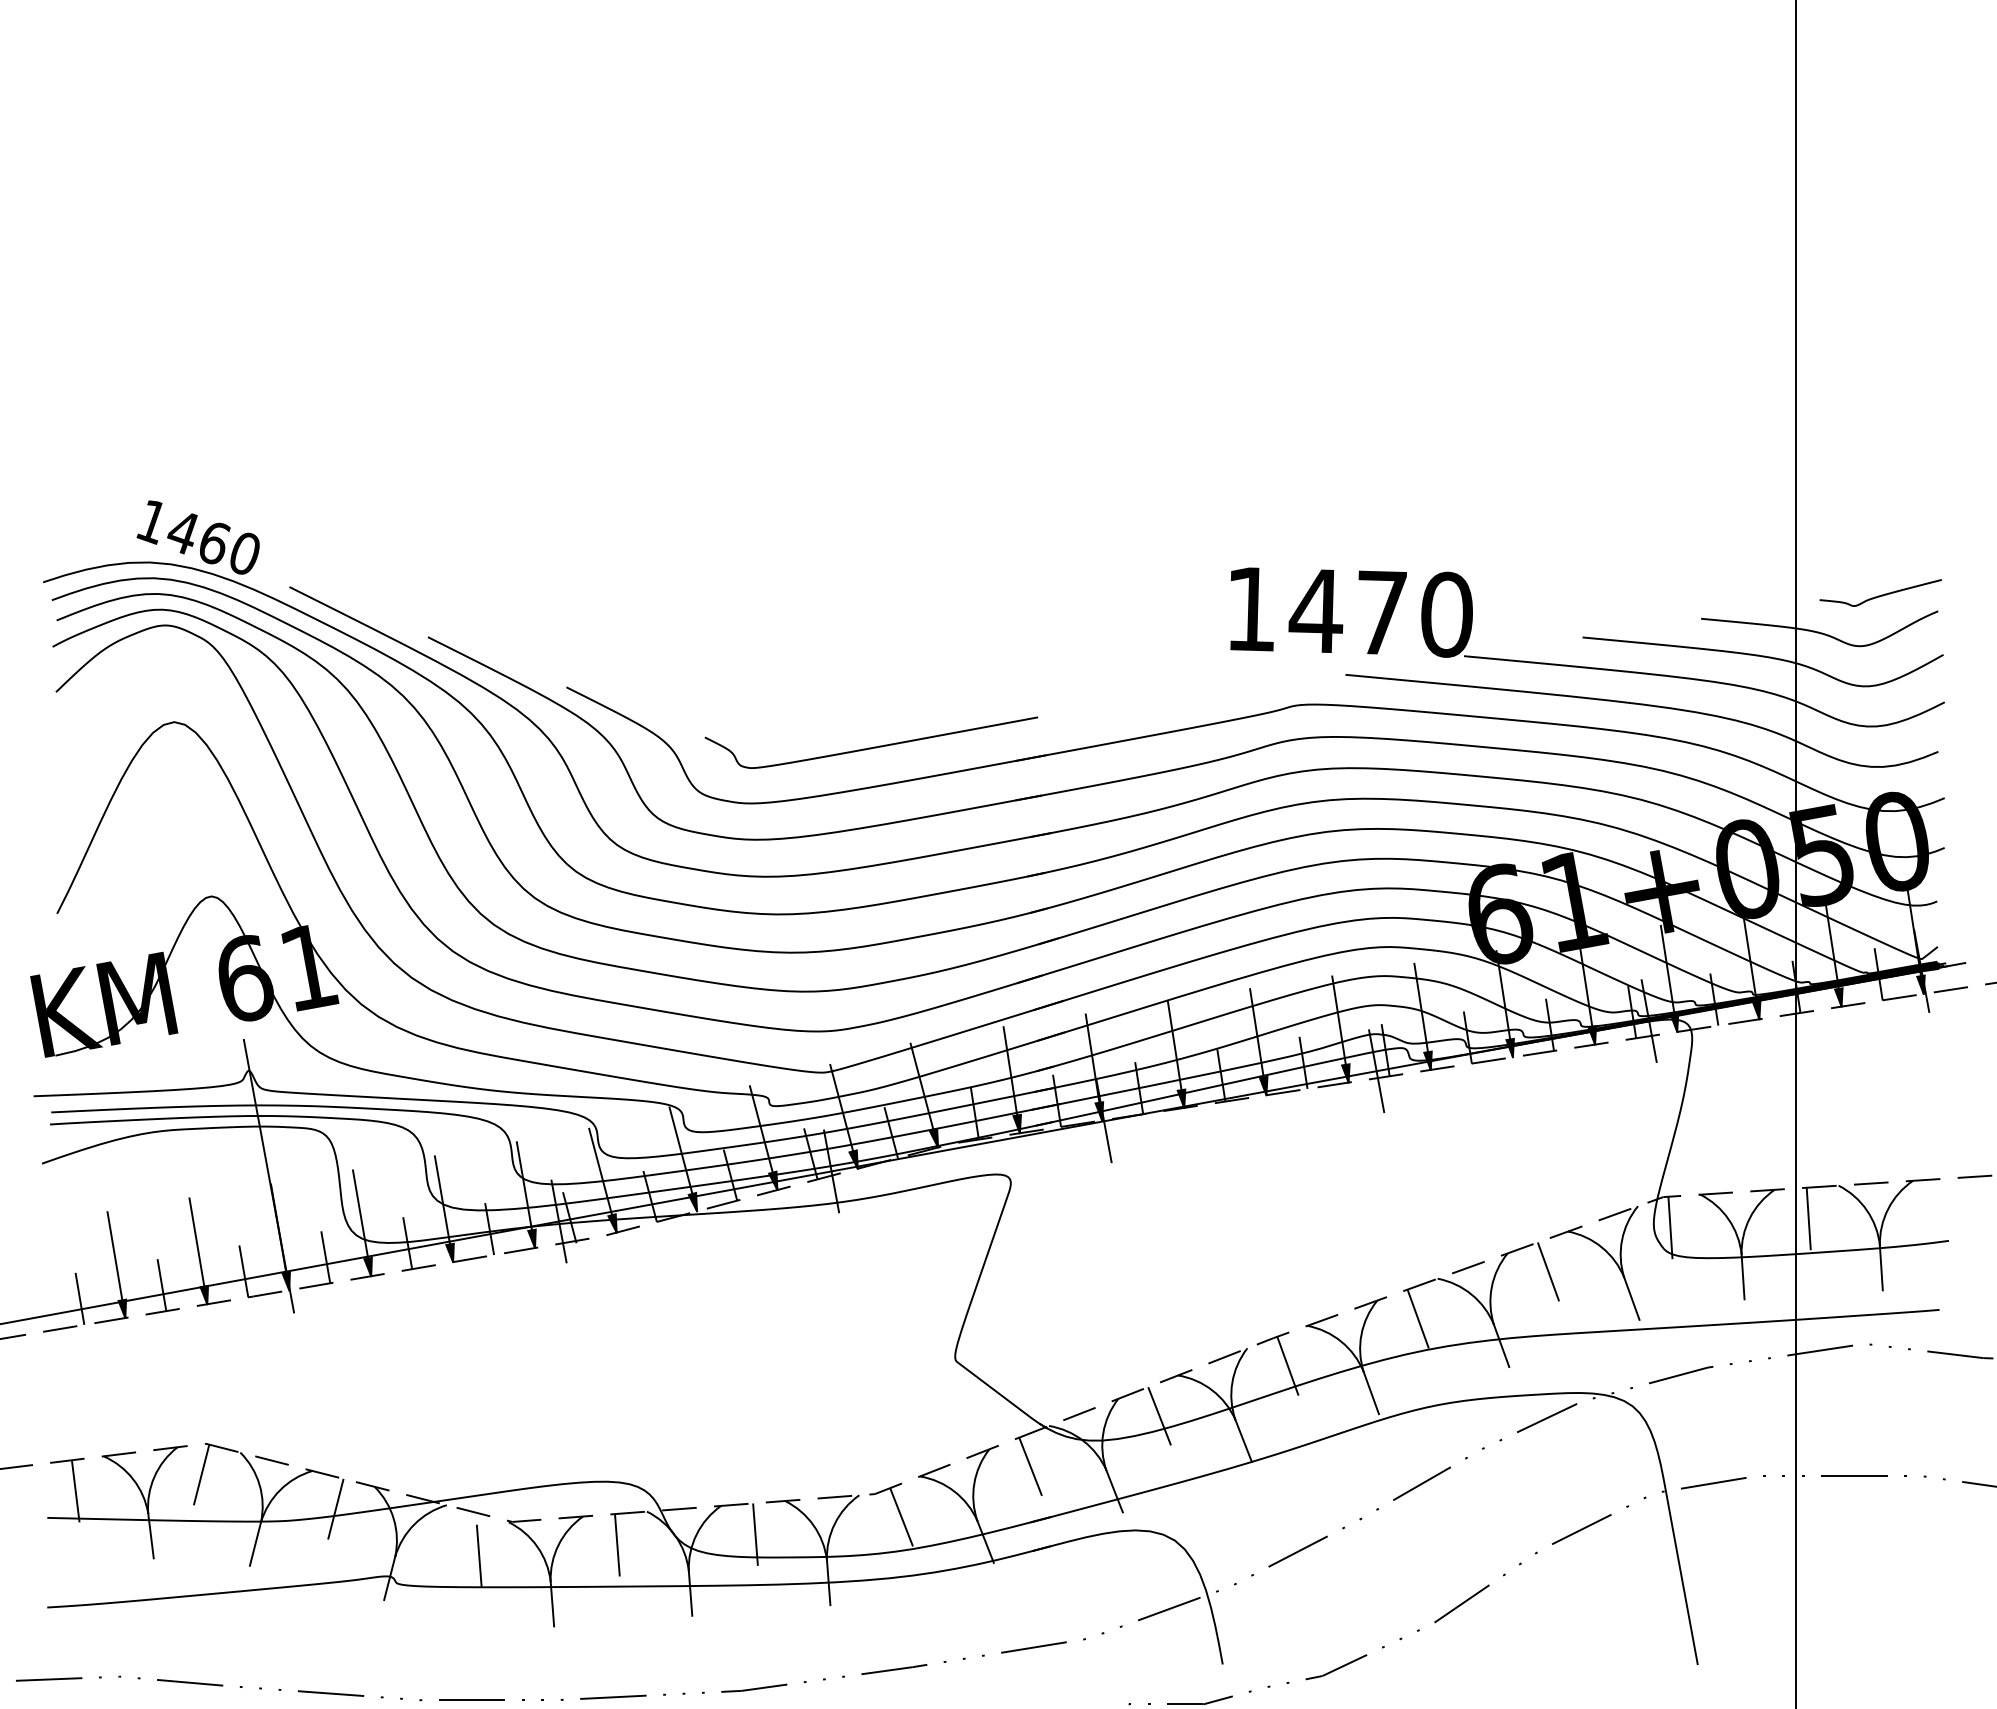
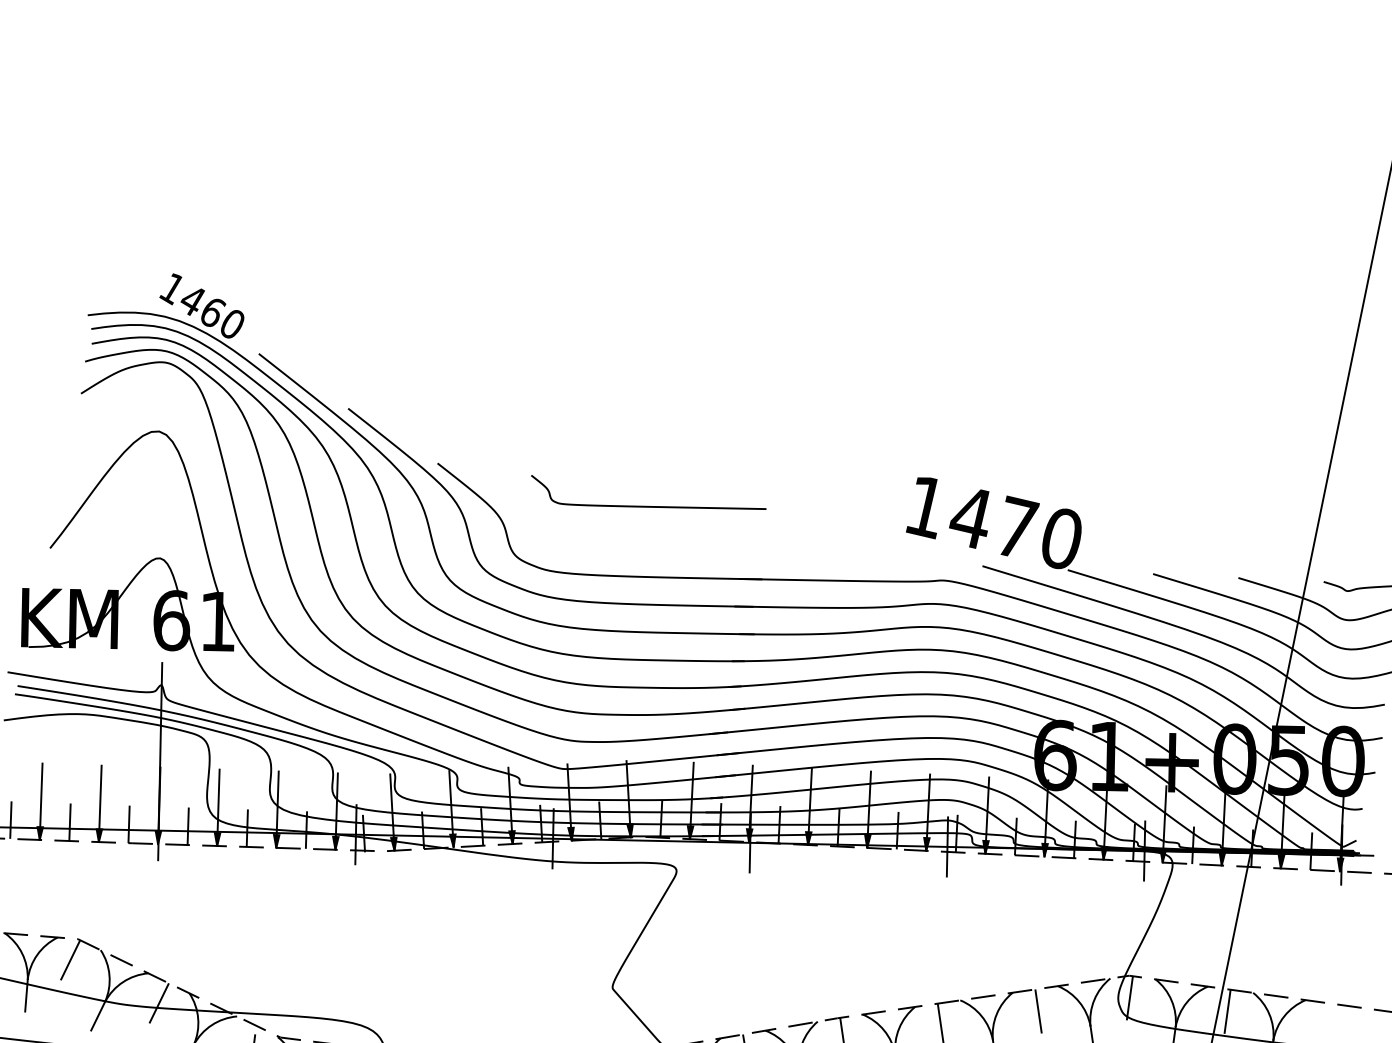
curve: (873, 746) -> (647, 505), moved

